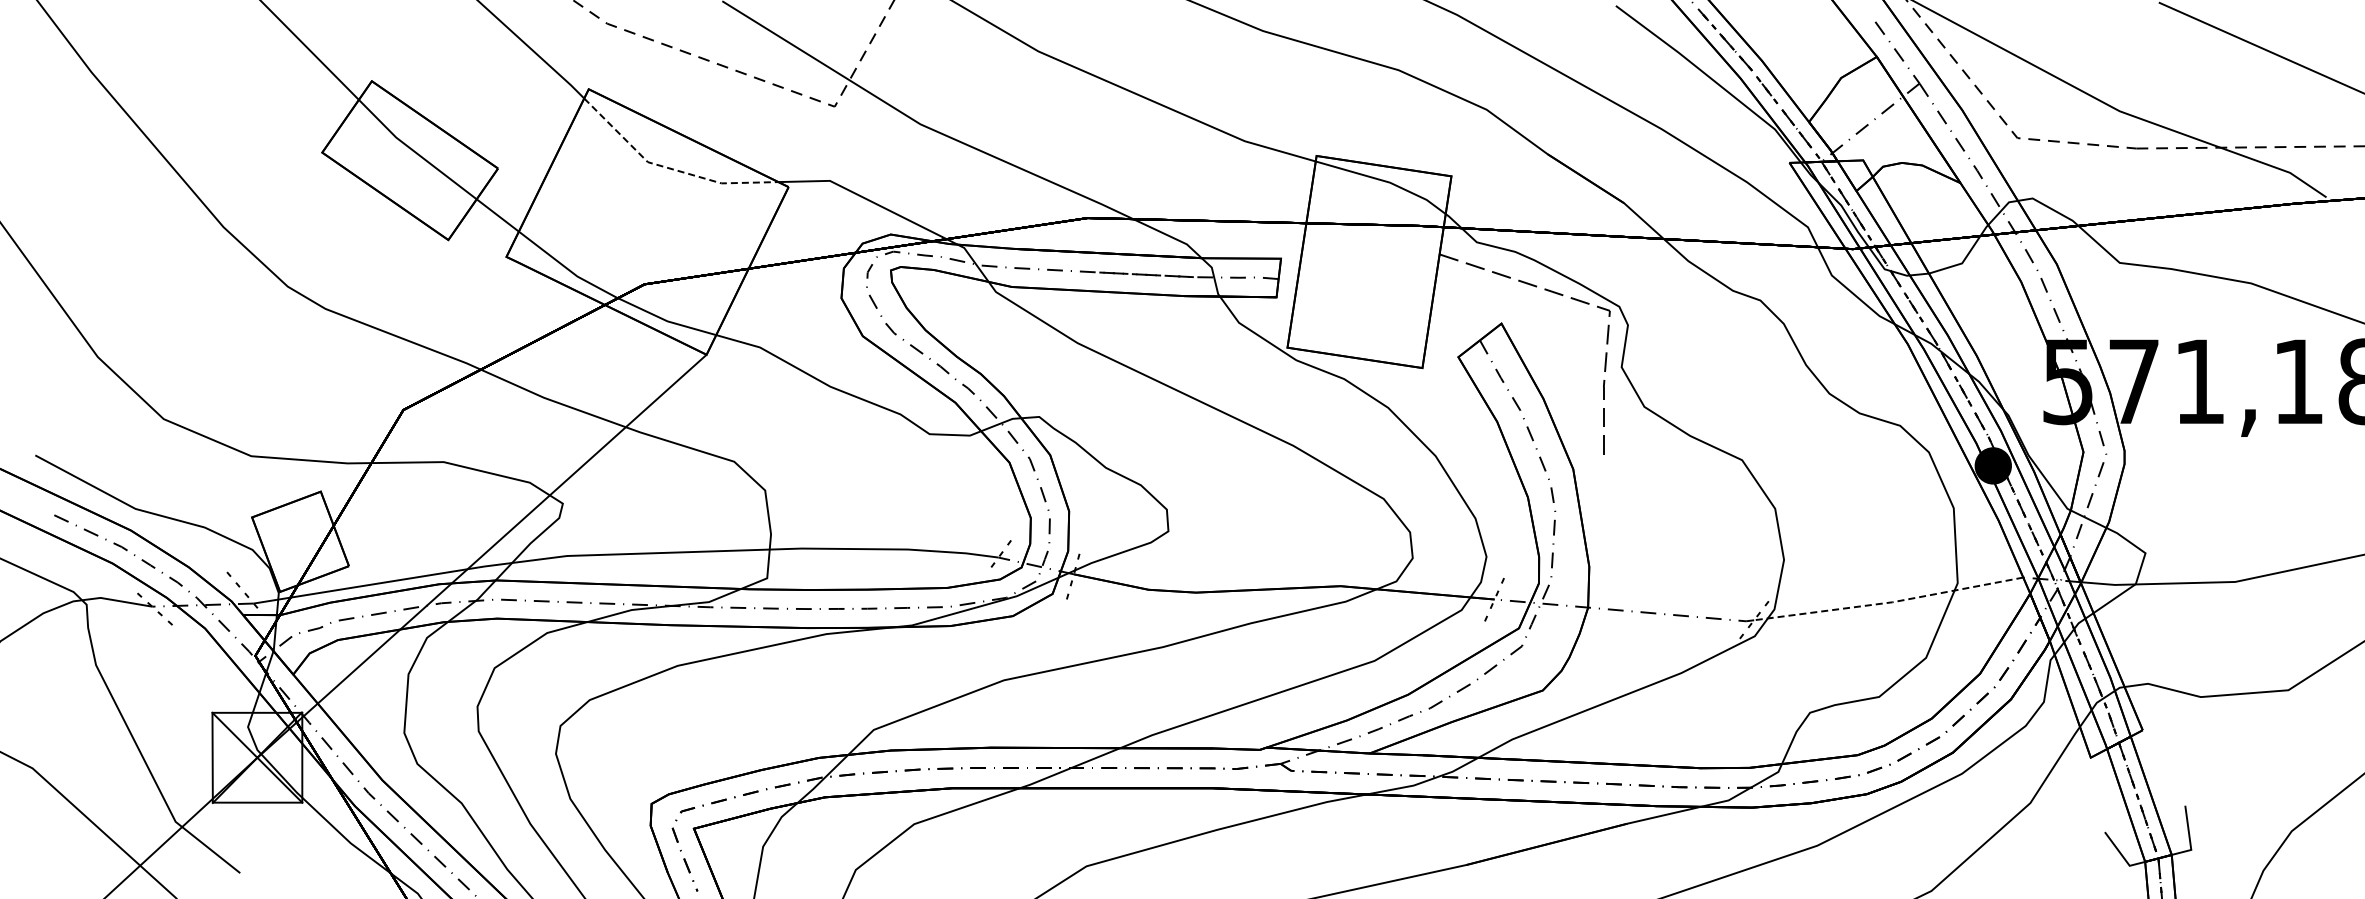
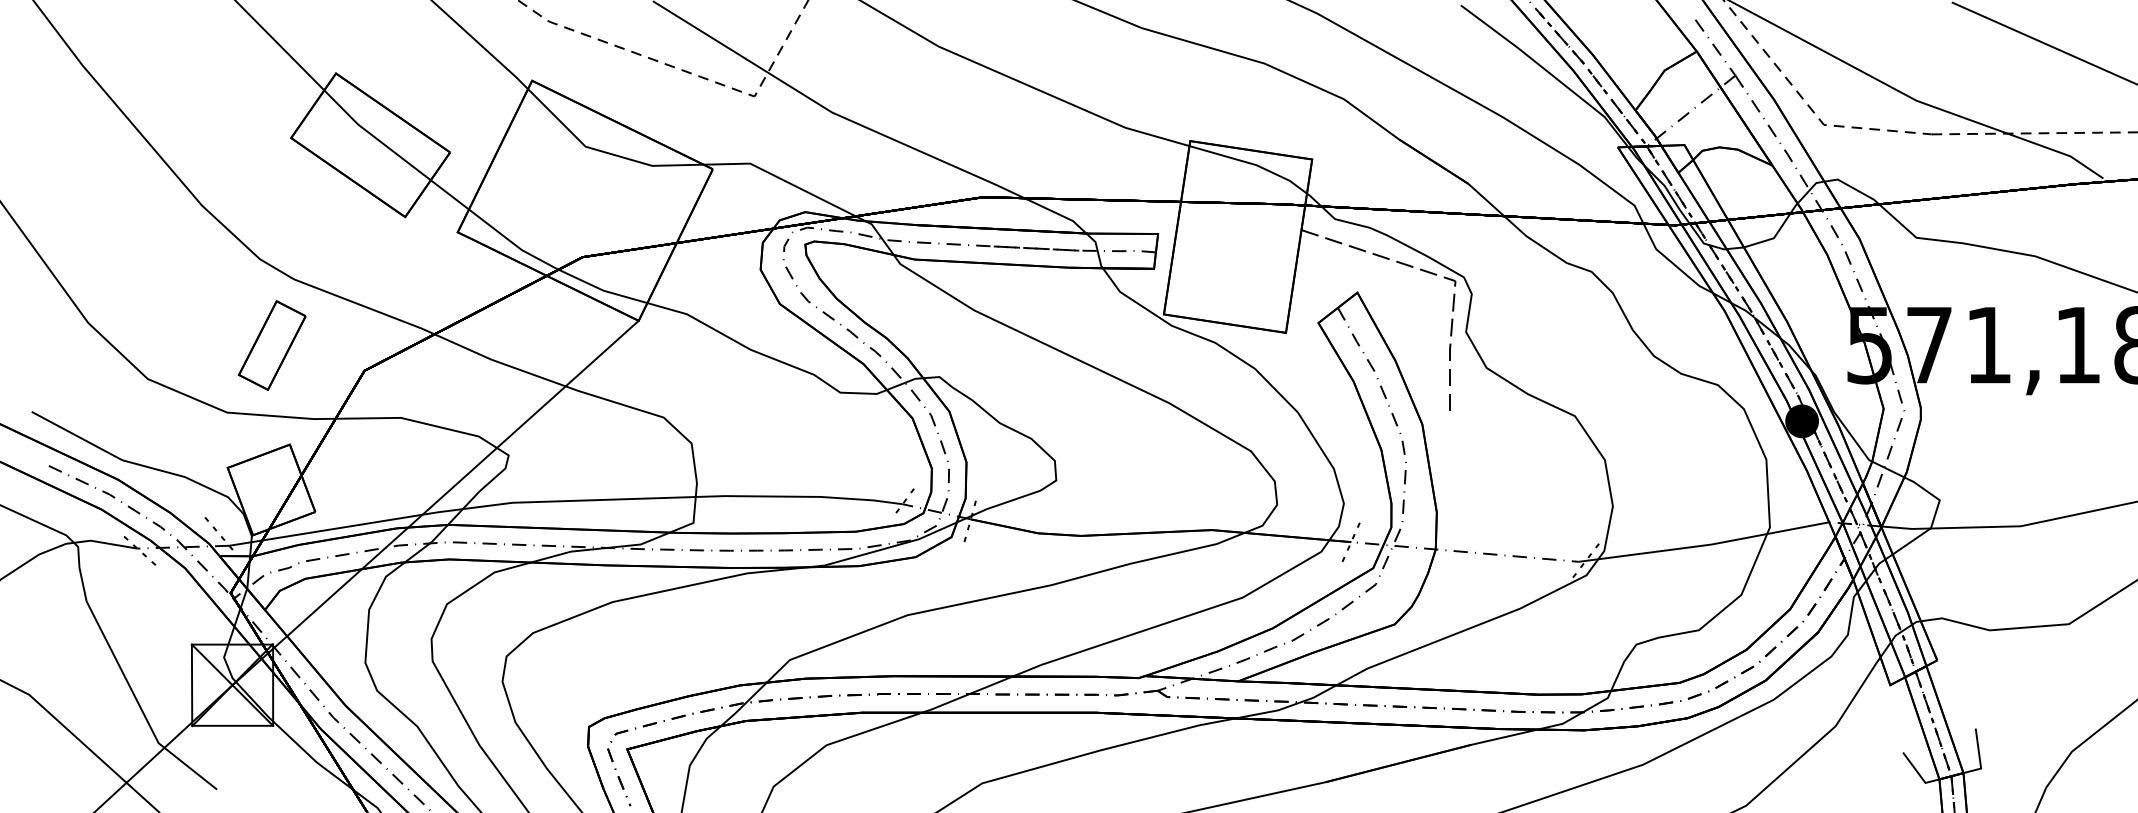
line: (668, 168) -> (604, 152), dashed -> solid
part: (300, 382) -> (271, 345), added
line: (1889, 602) -> (1708, 544), dashed -> solid

